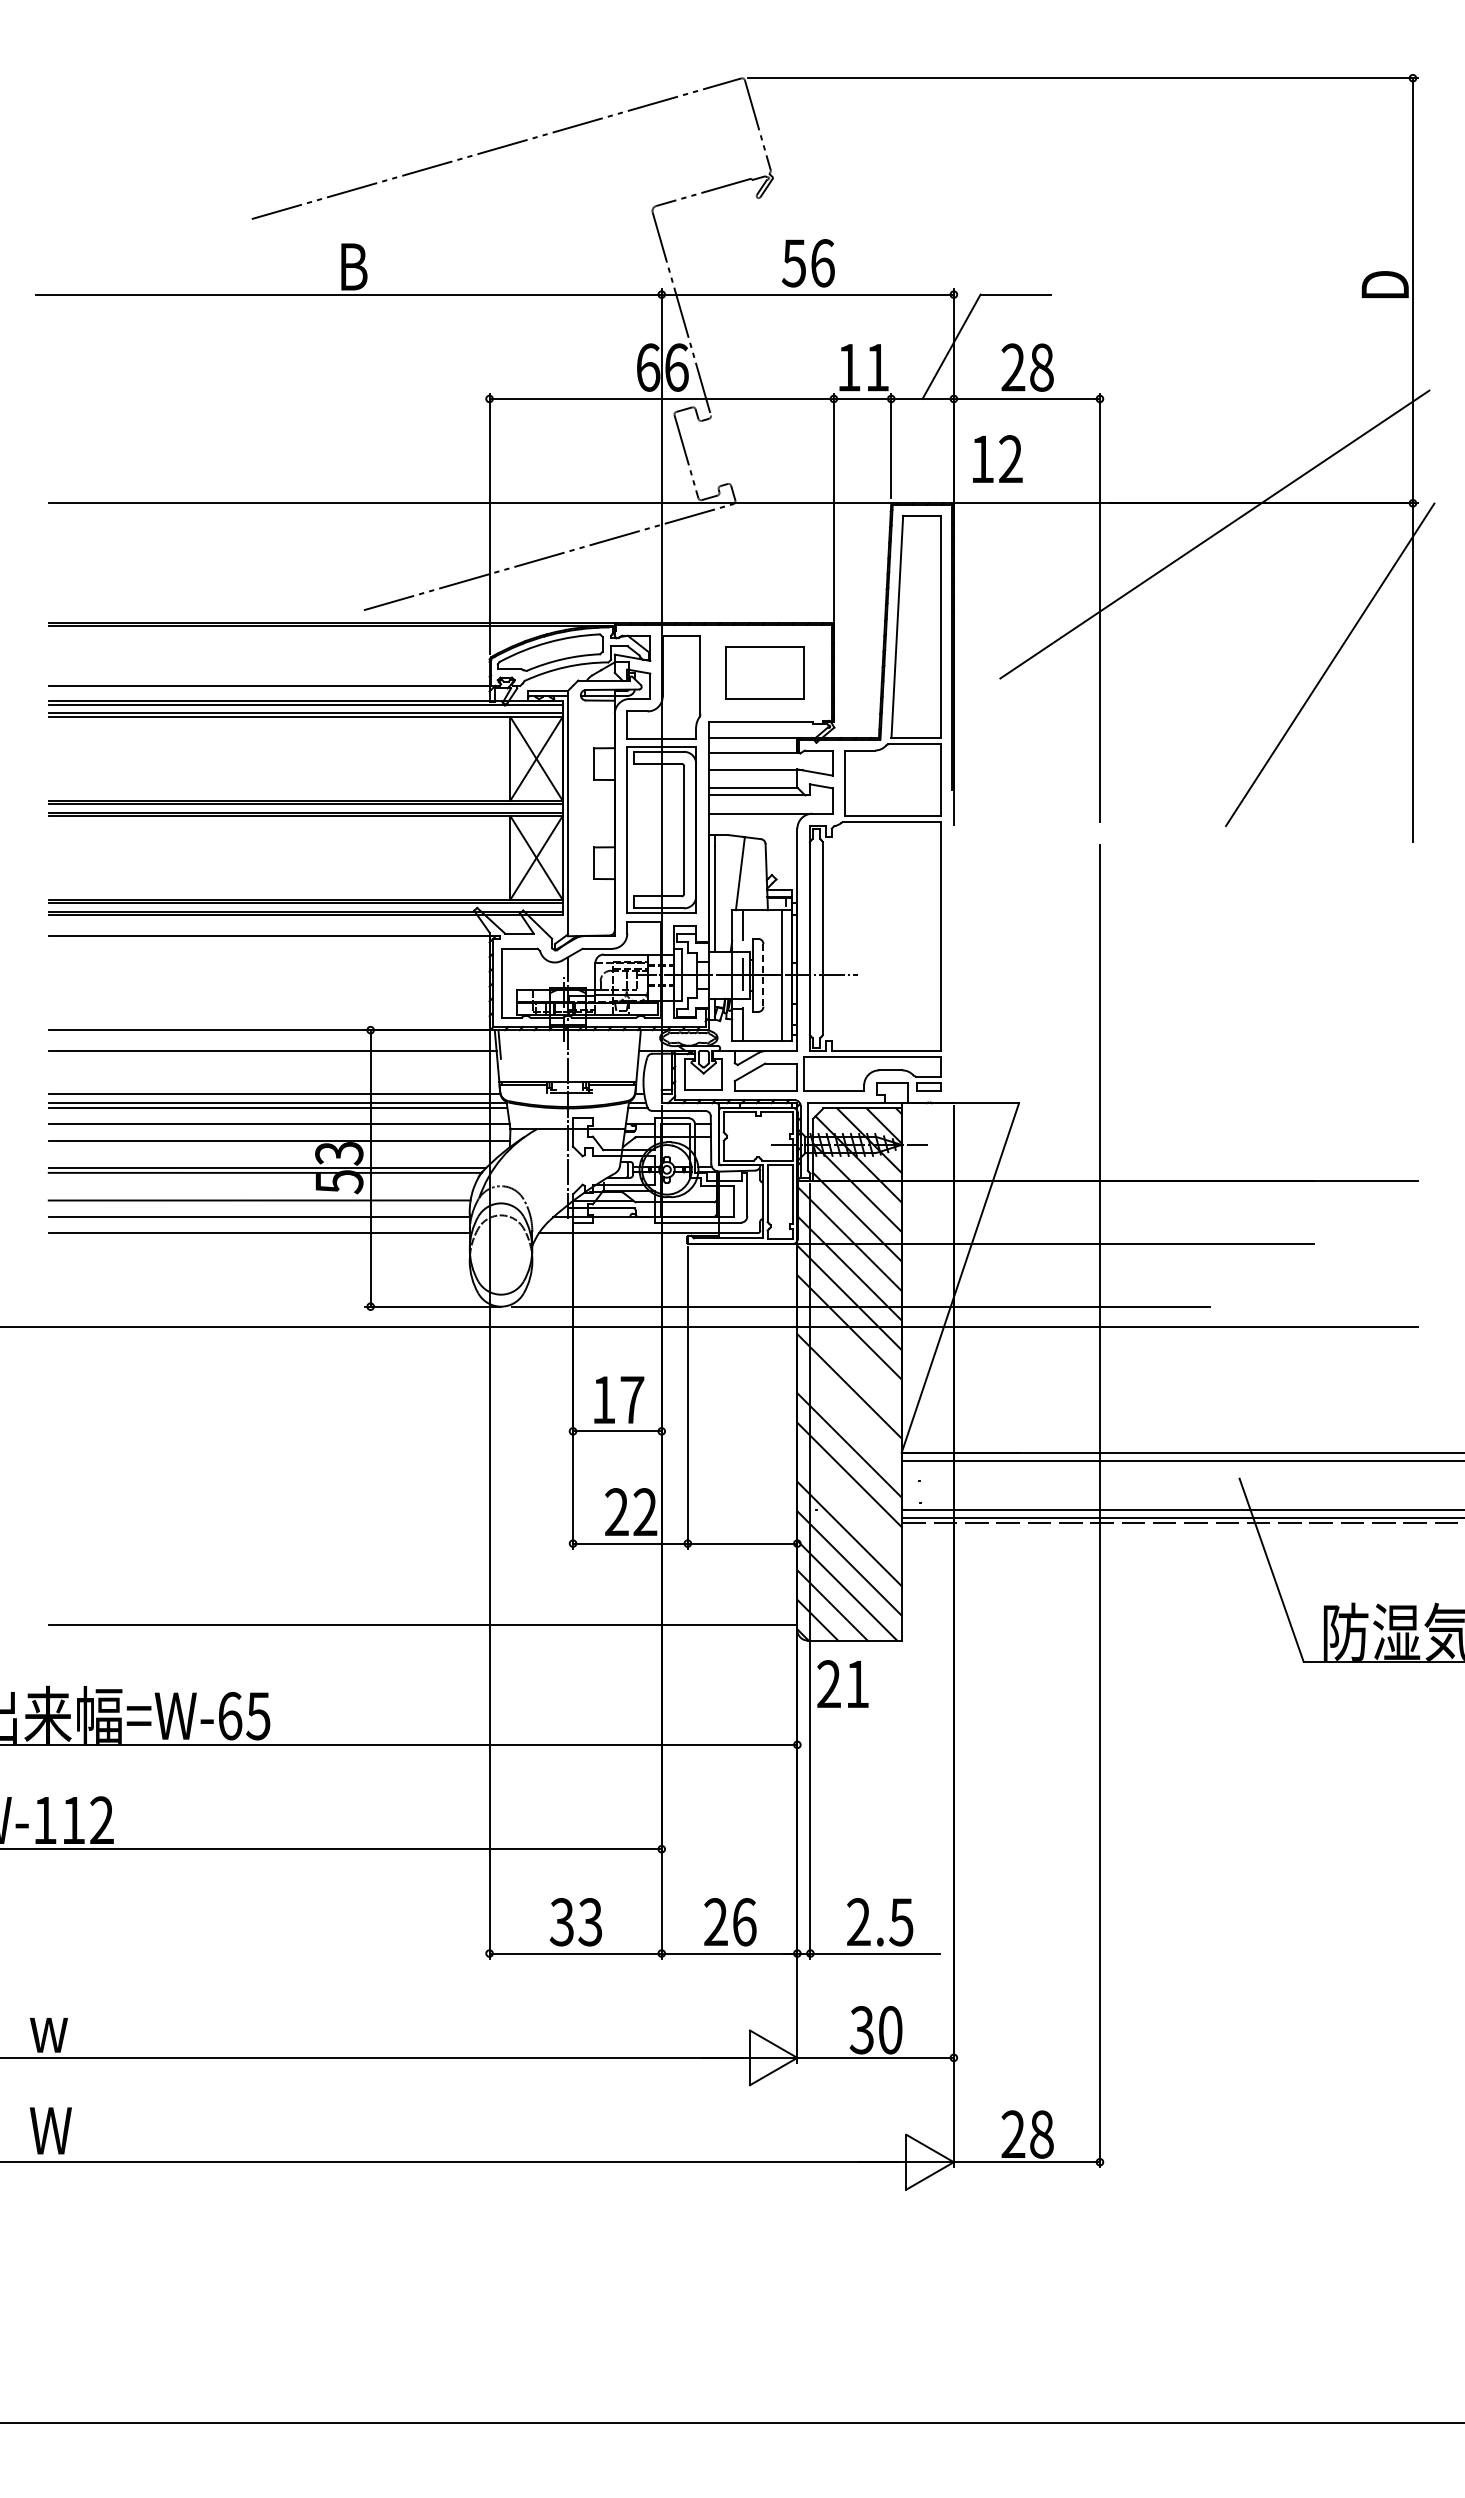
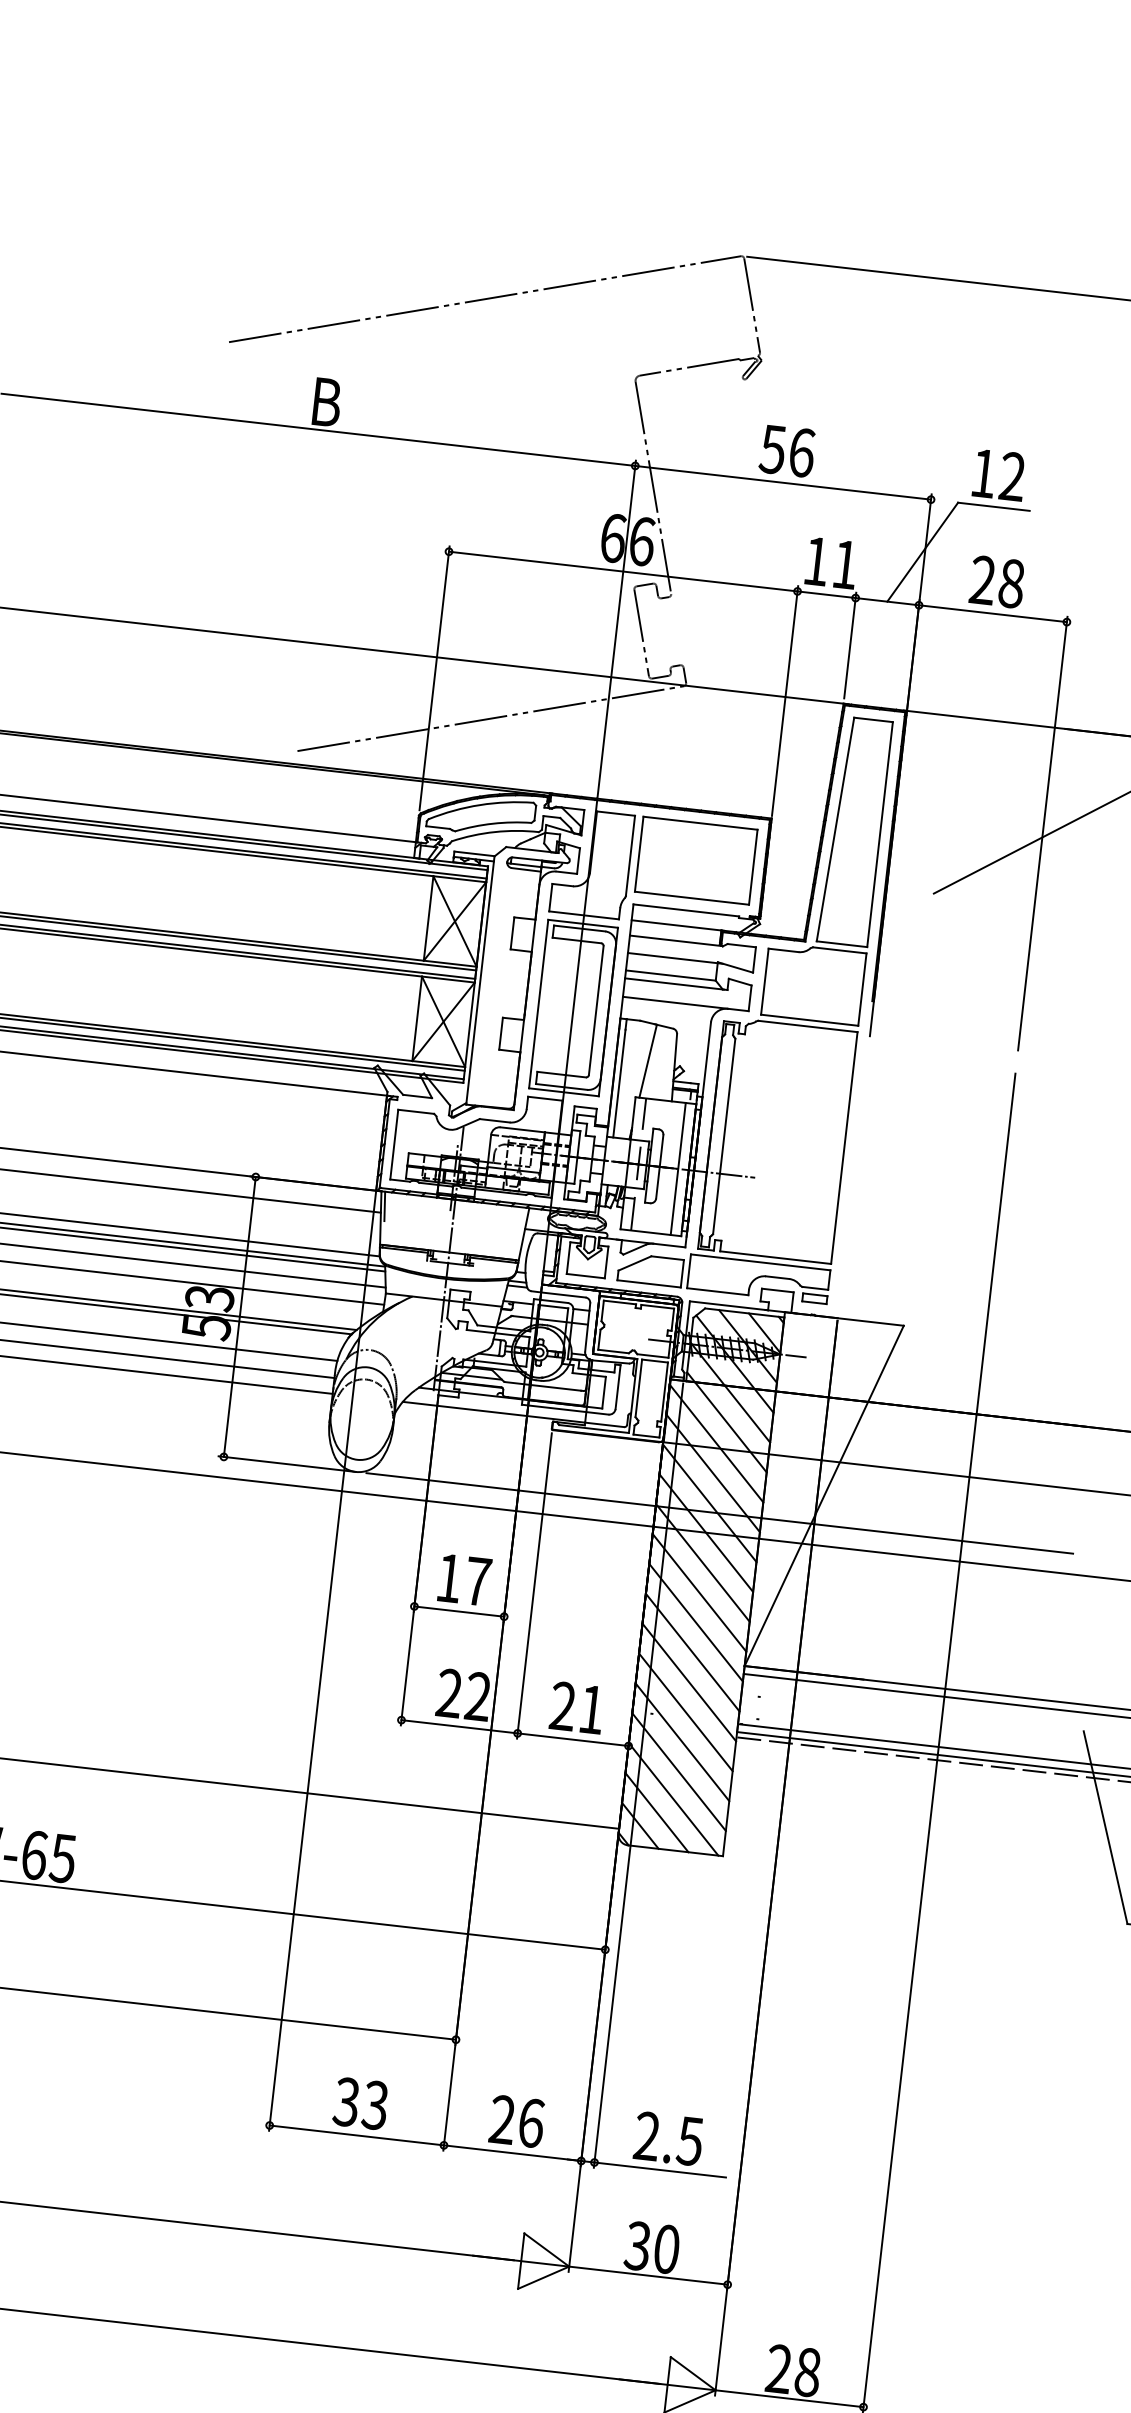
text: (997, 458) -> (999, 474), moved
part: (764, 672) -> (695, 860), size x1.43
line: (763, 975) -> (659, 1166), dashed -> solid
line: (849, 1356) -> (702, 1562), added
line: (849, 1415) -> (696, 1622), added
line: (849, 1504) -> (685, 1712), added
text: (842, 1683) -> (576, 1707), moved

